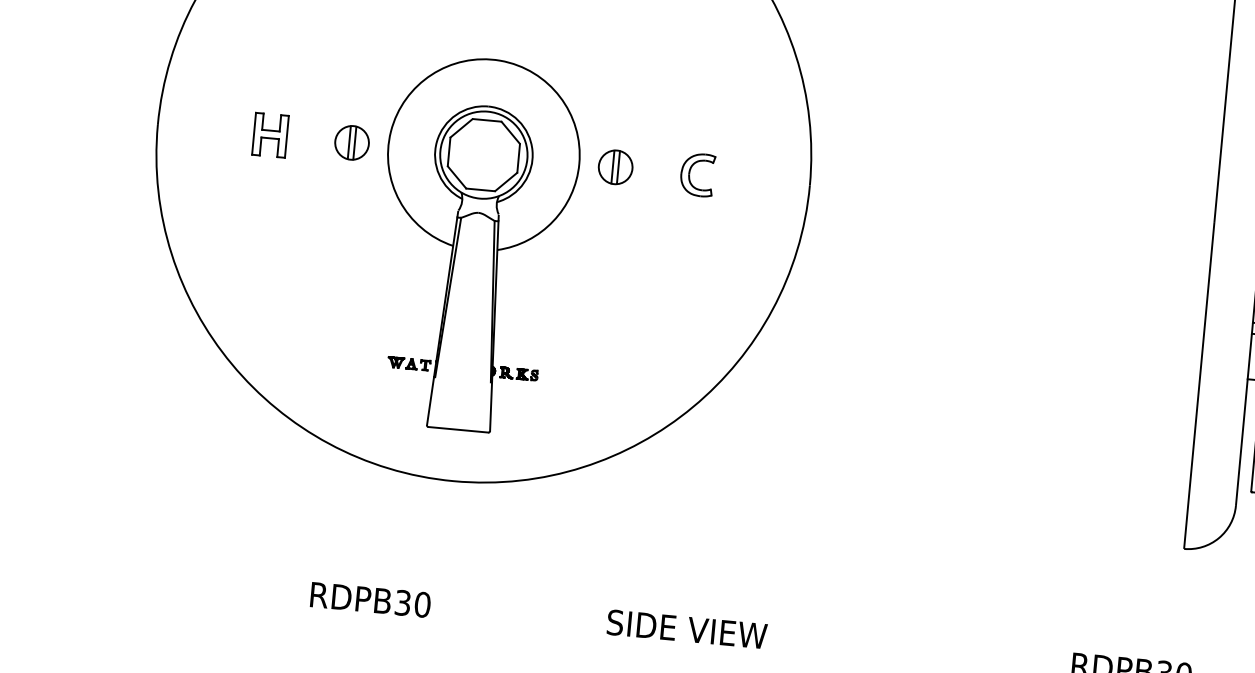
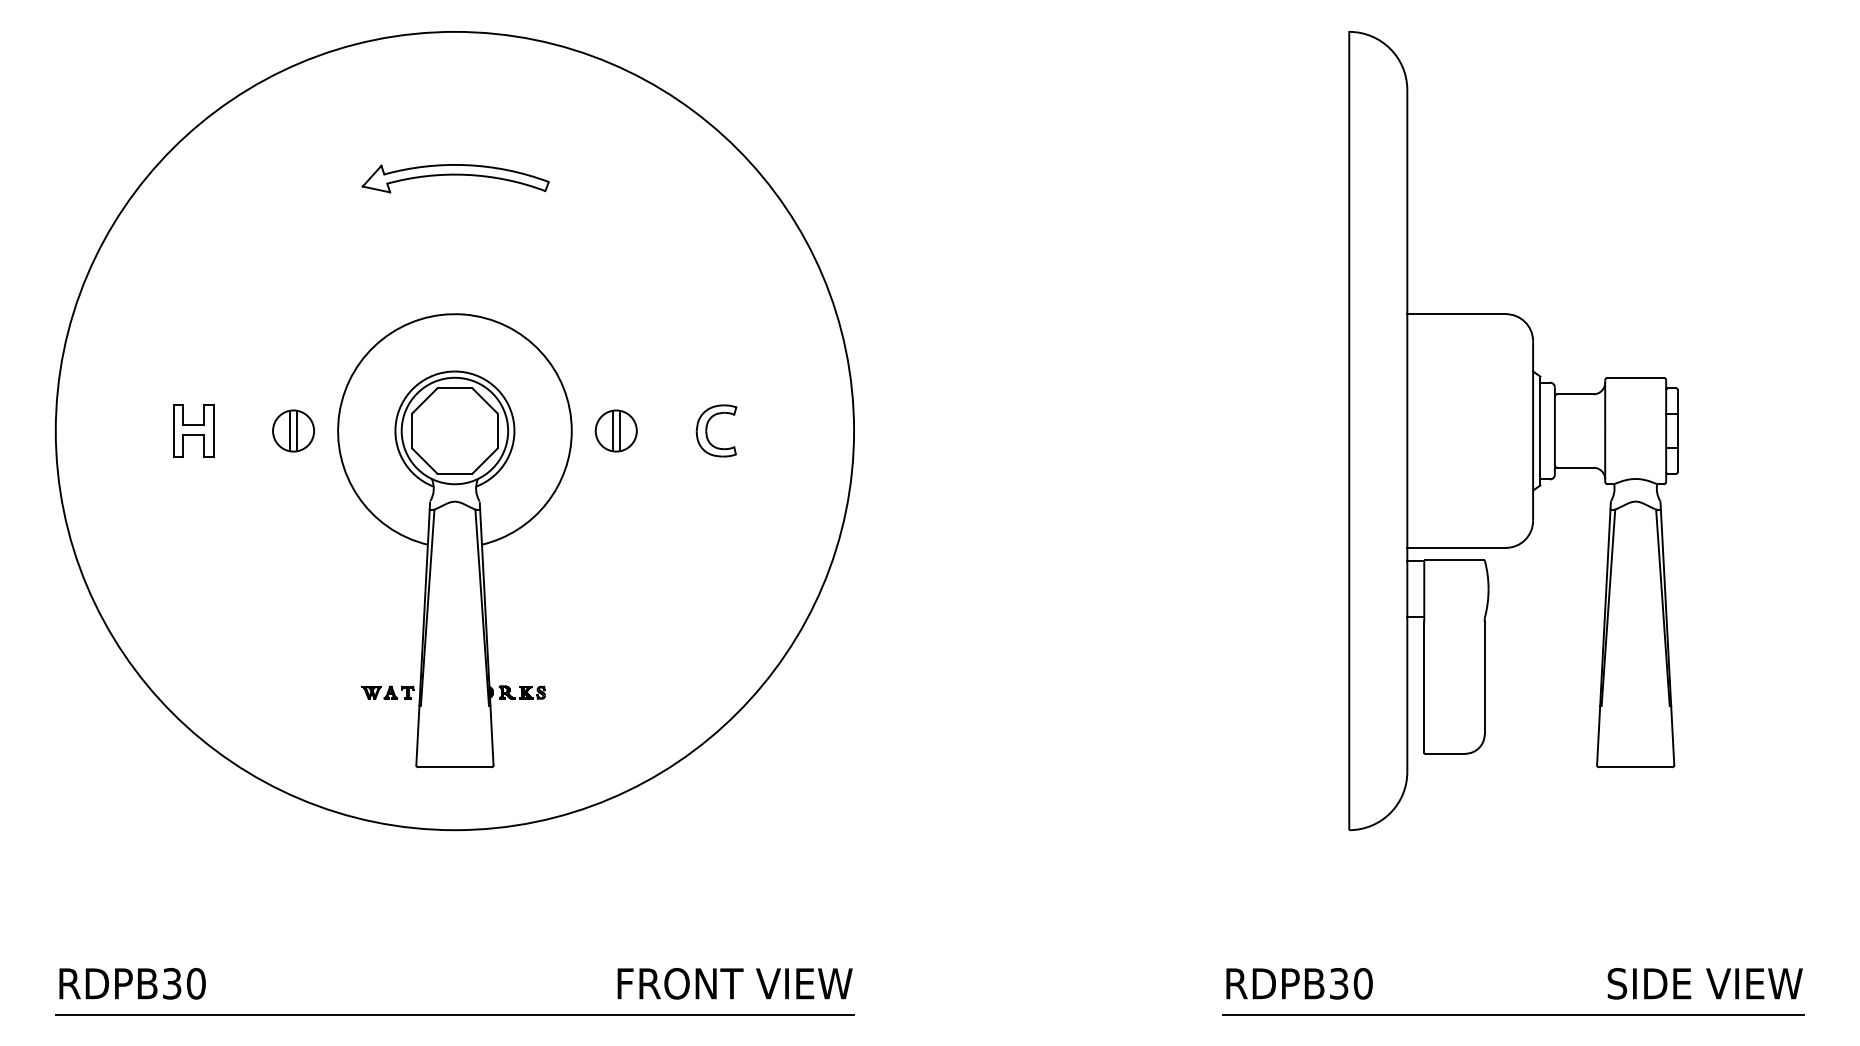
text: (370, 599) -> (132, 983), moved
text: (626, 623) -> (680, 983), SIDE VIEW -> FRONT VIEW
line: (439, 631) -> (454, 1014), added

